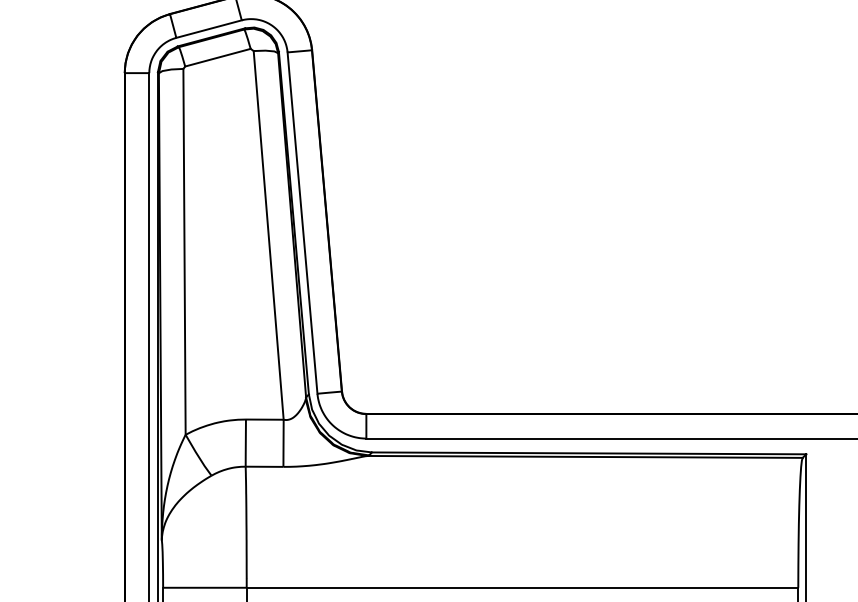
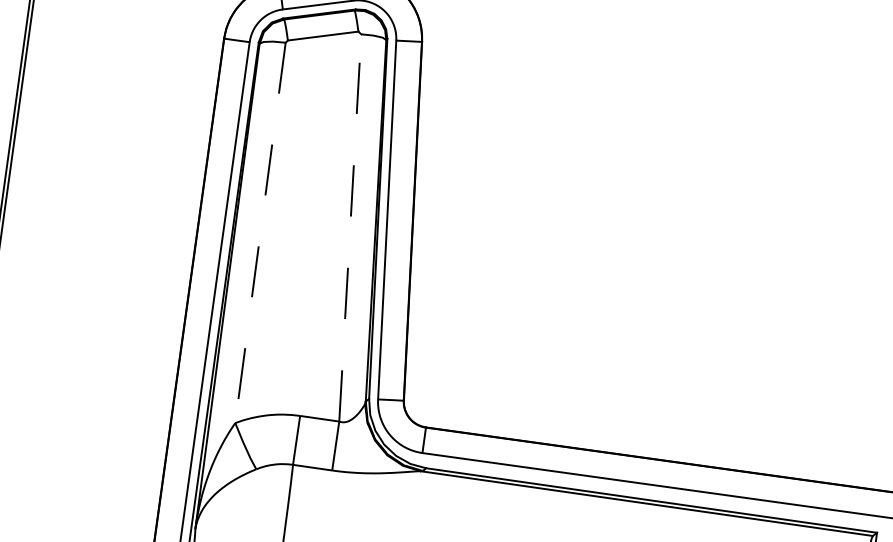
line: (268, 235) -> (350, 228), solid -> dashed
line: (184, 251) -> (260, 232), solid -> dashed

